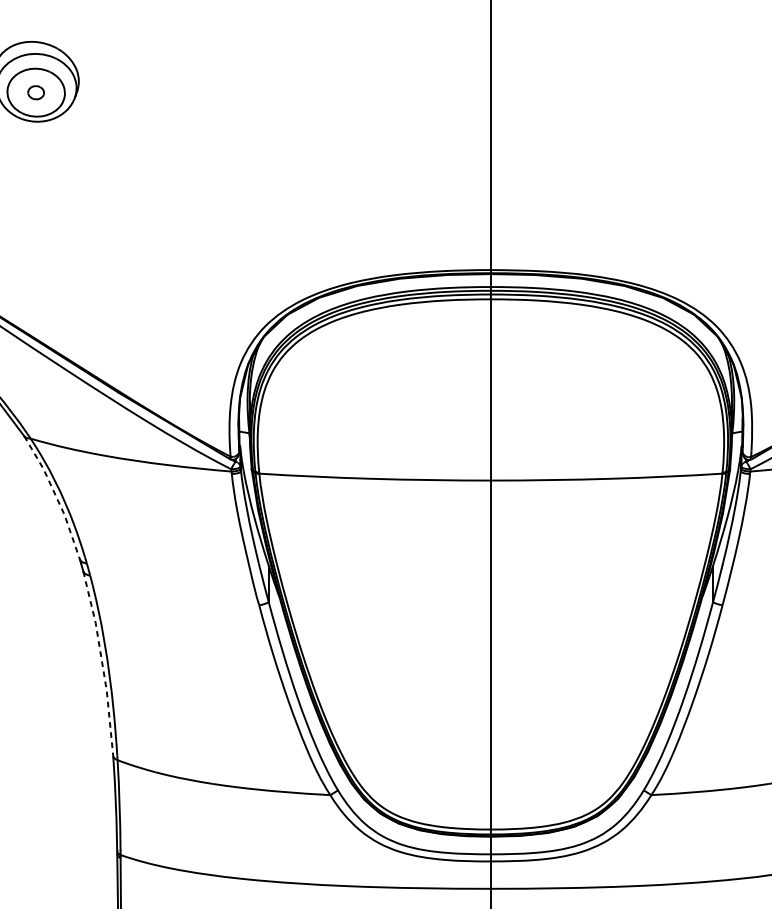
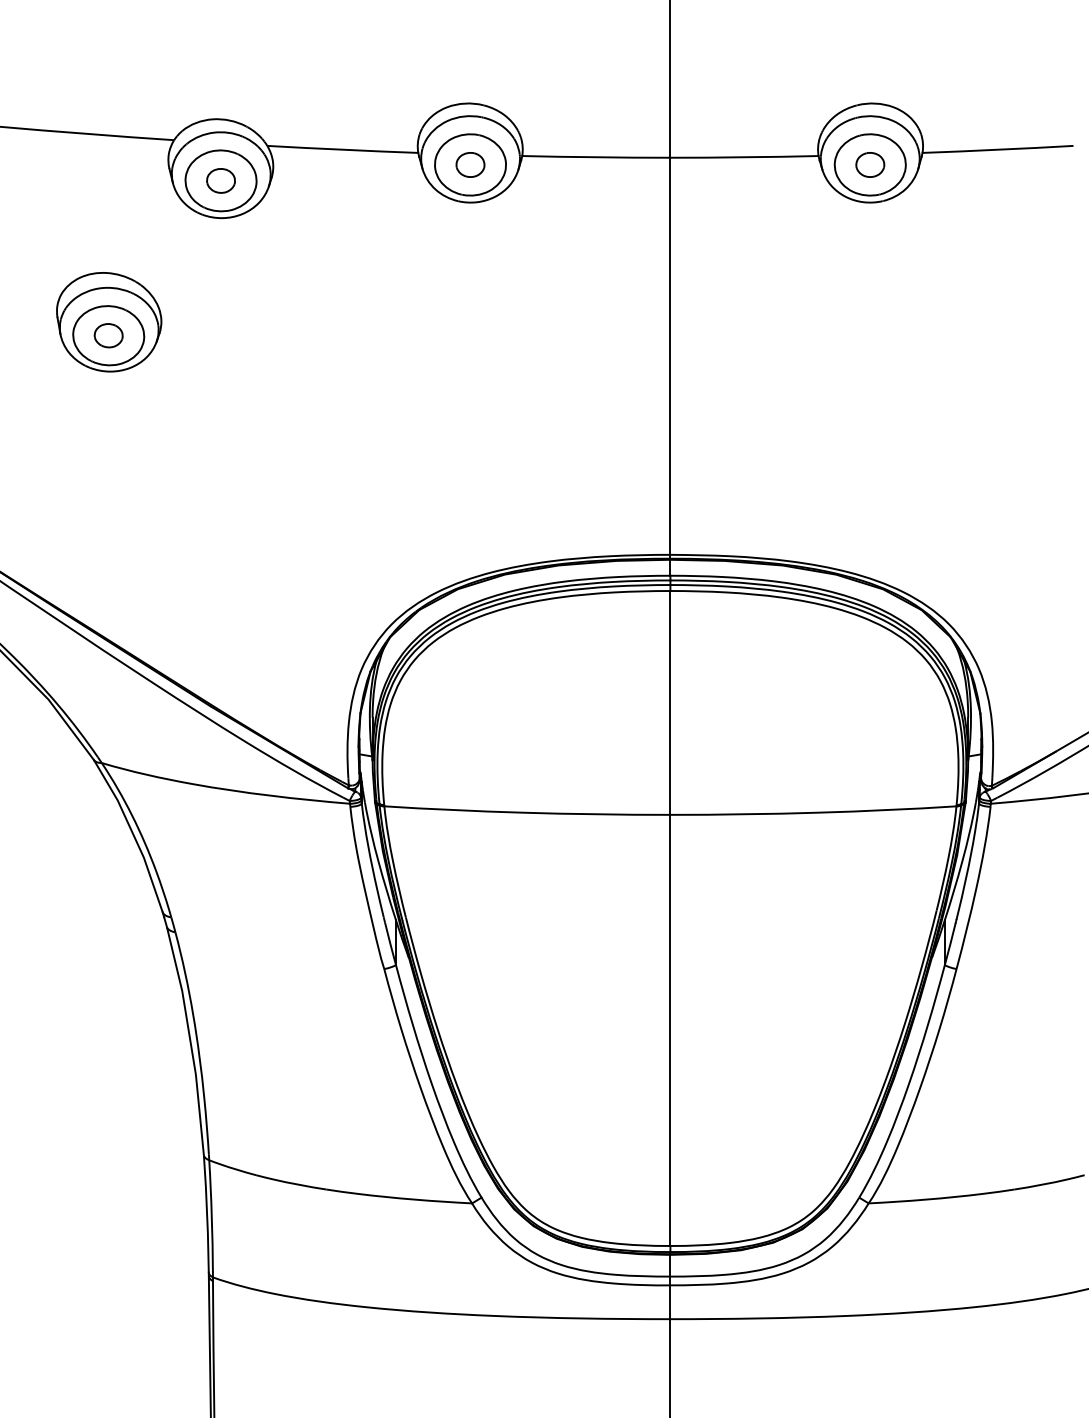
part: (36, 92) -> (108, 335), size x1.43
line: (56, 495) -> (133, 833), dashed -> solid
line: (102, 664) -> (190, 1041), dashed -> solid

